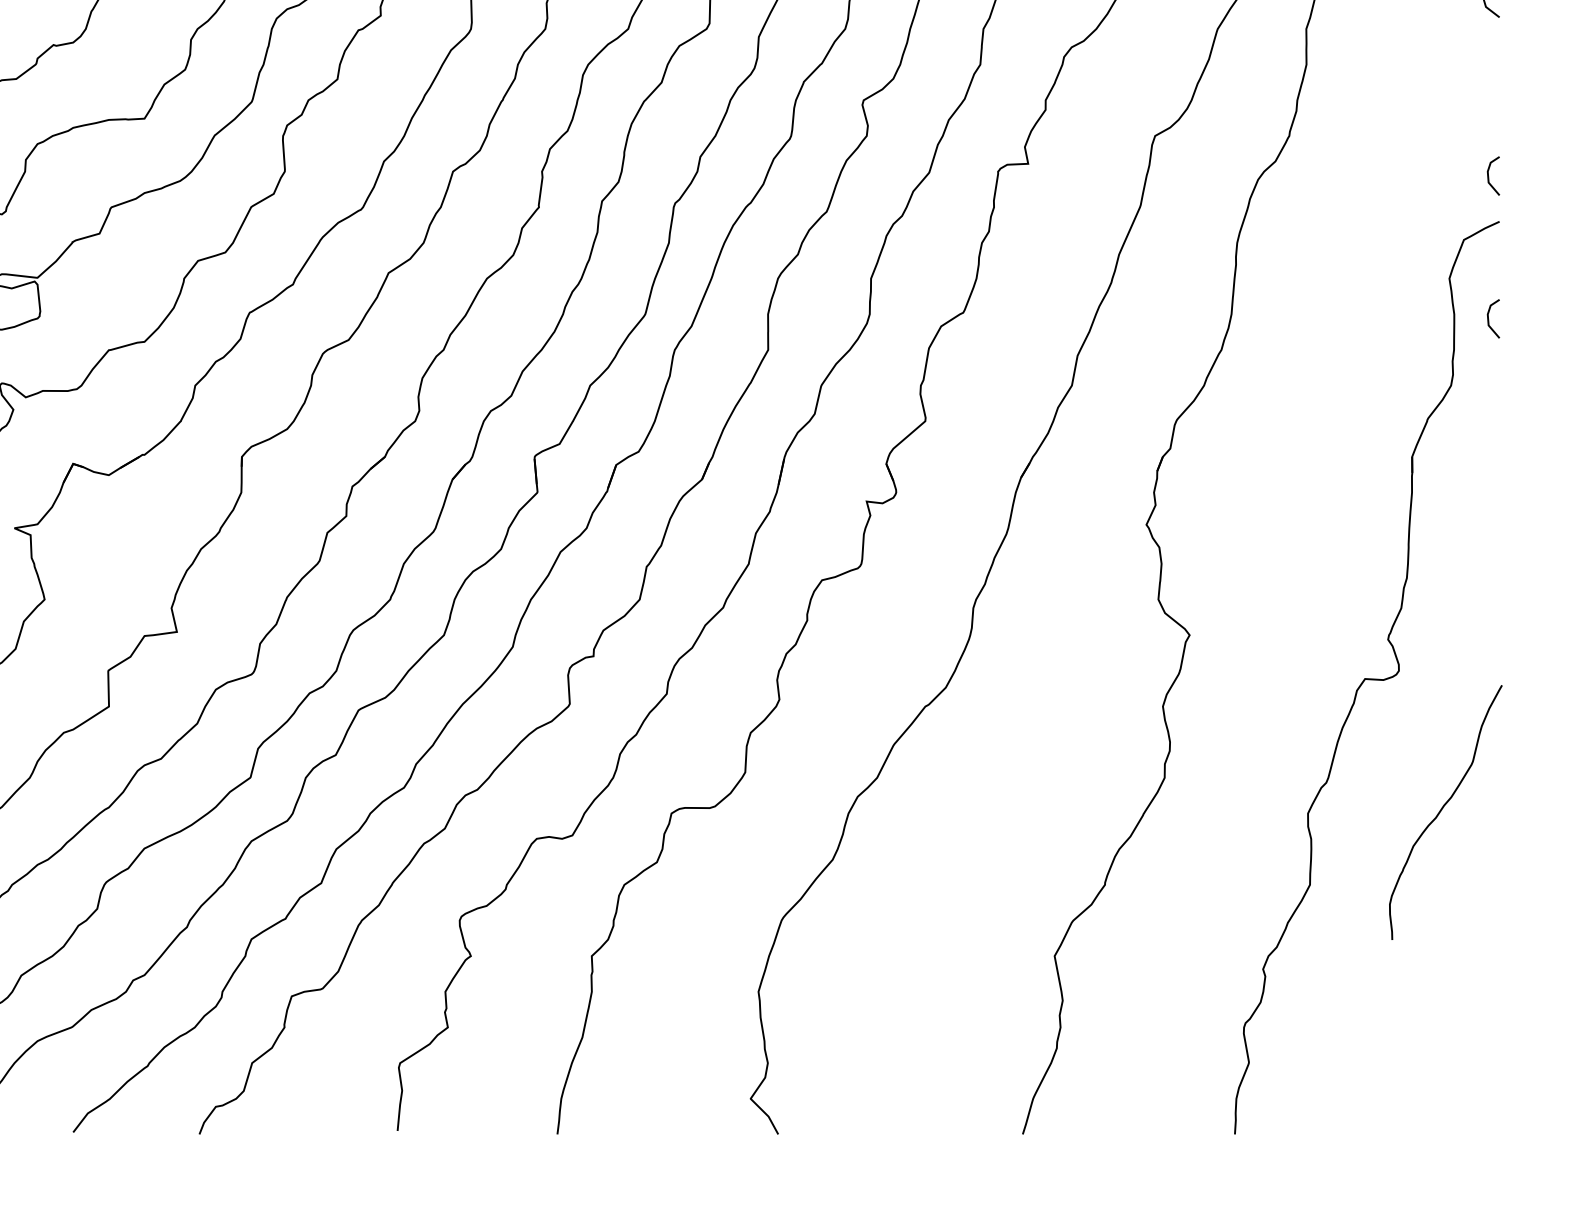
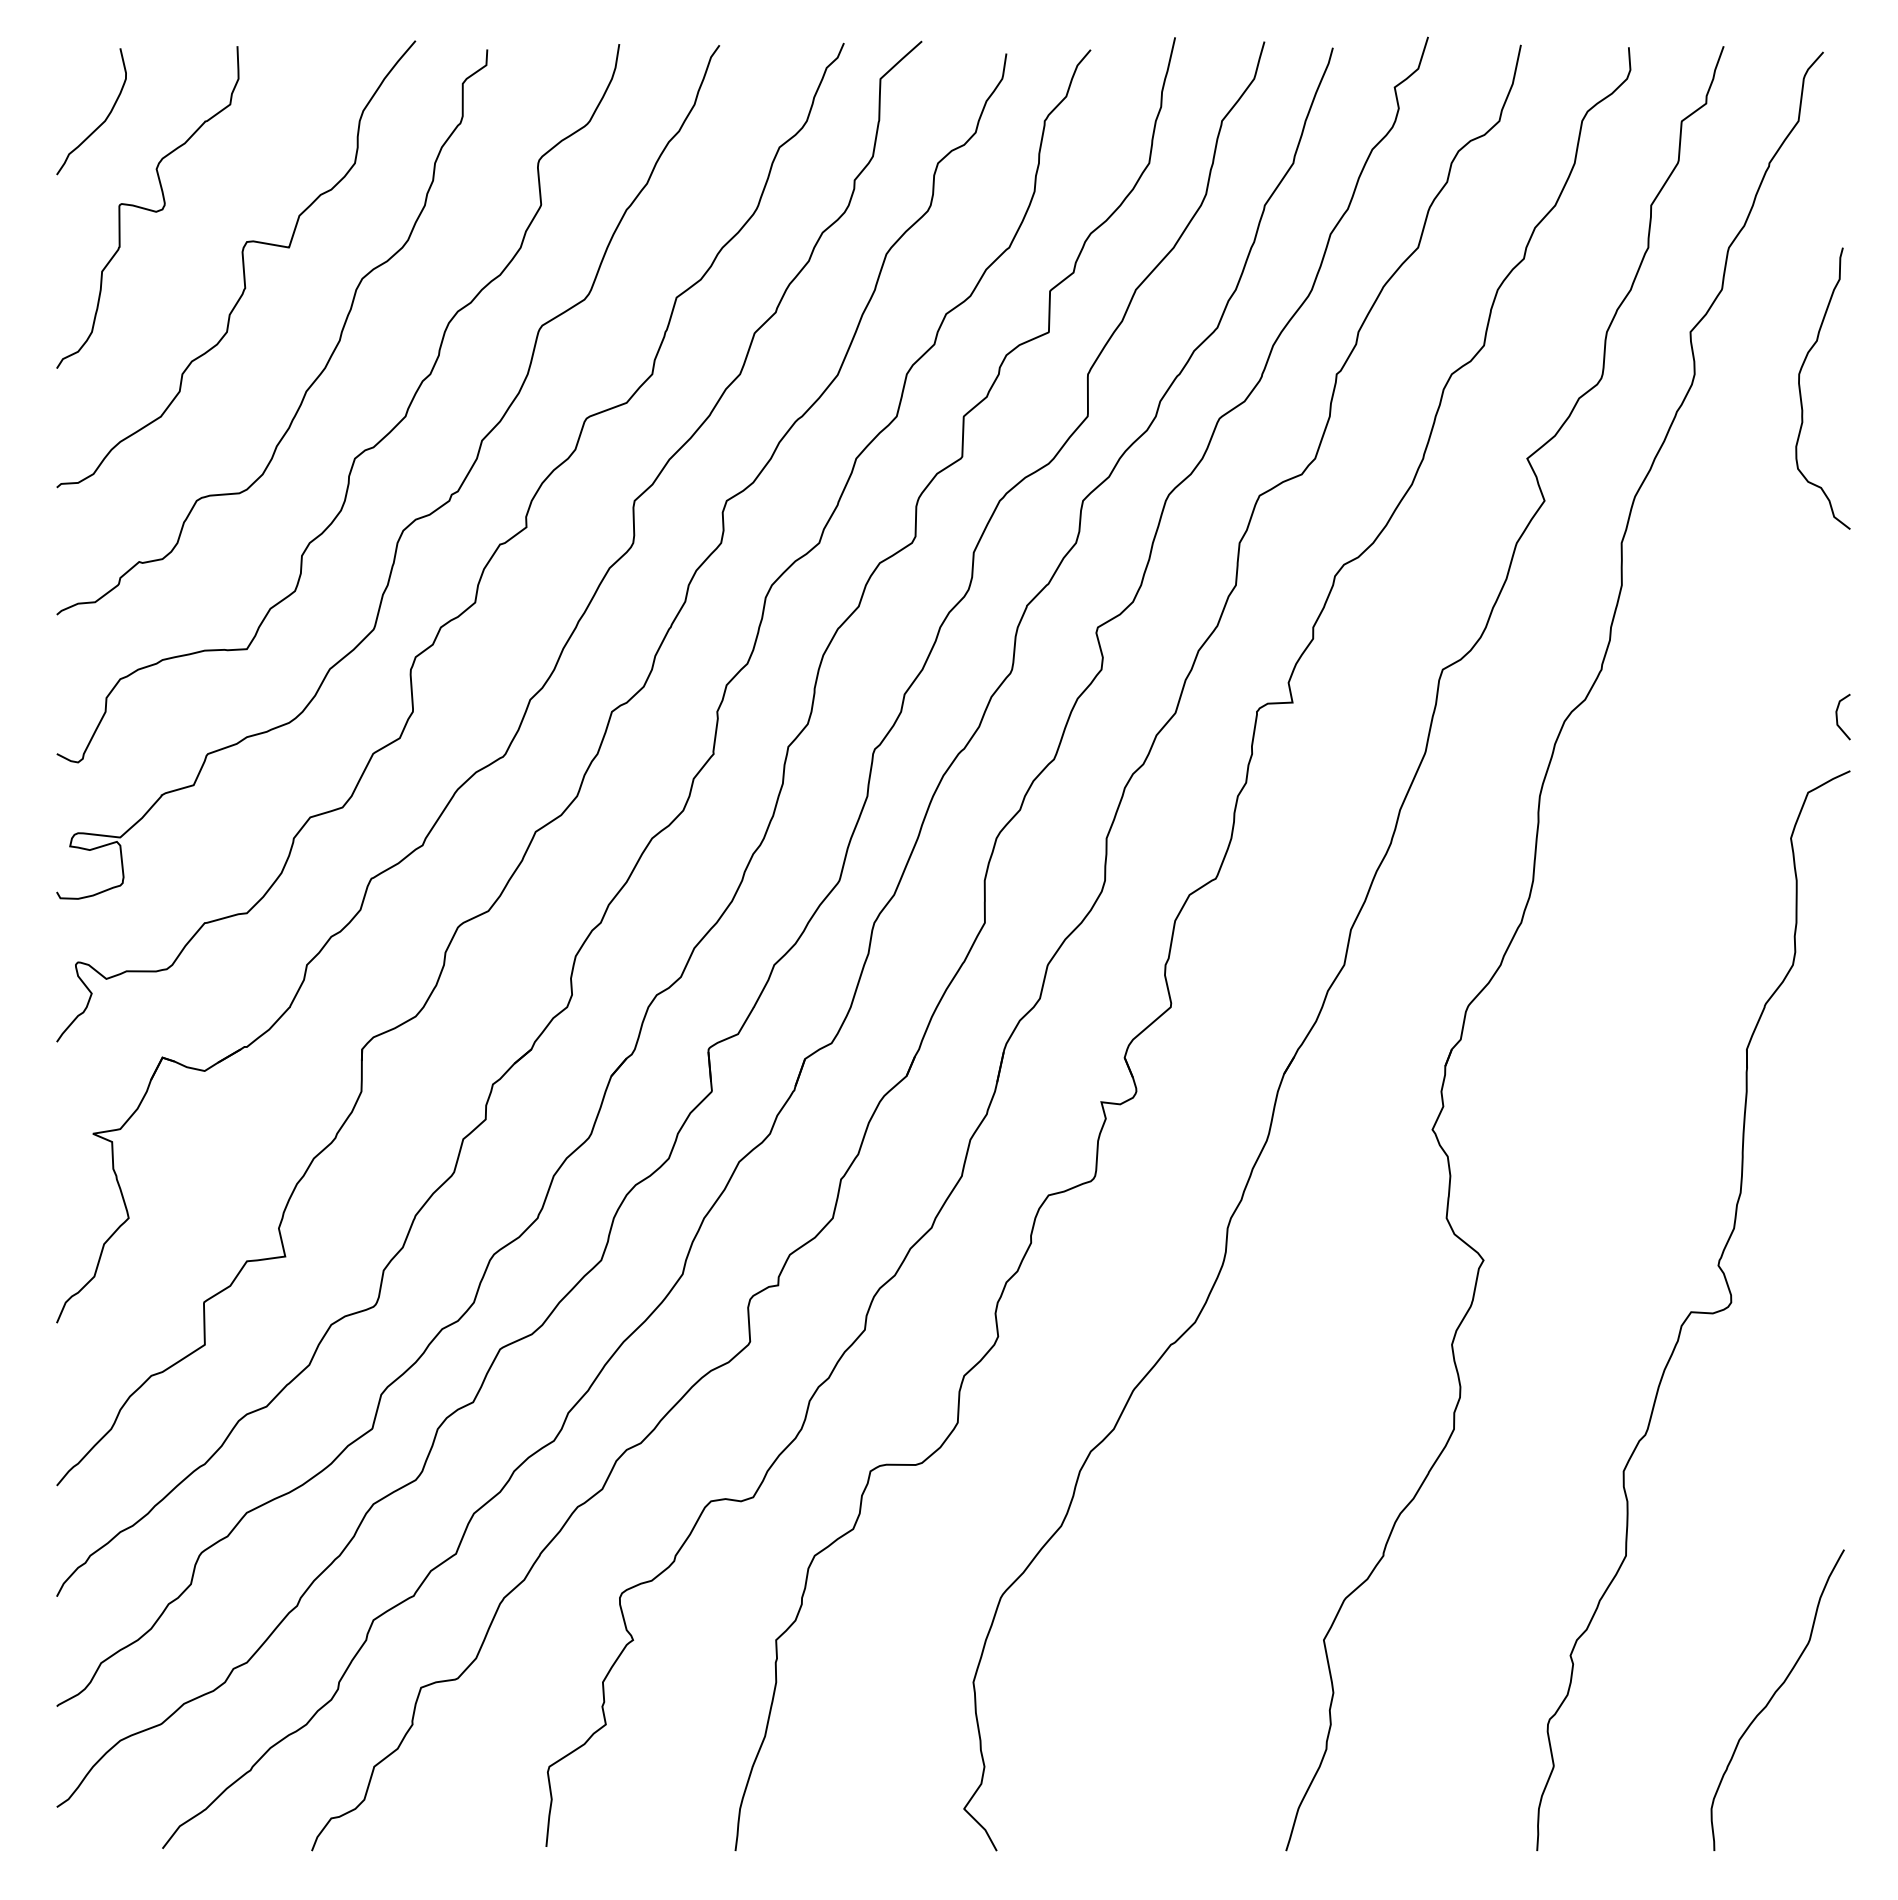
line: (1488, 318) -> (1837, 885), removed
curve: (1442, 810) -> (1773, 1697), moved

